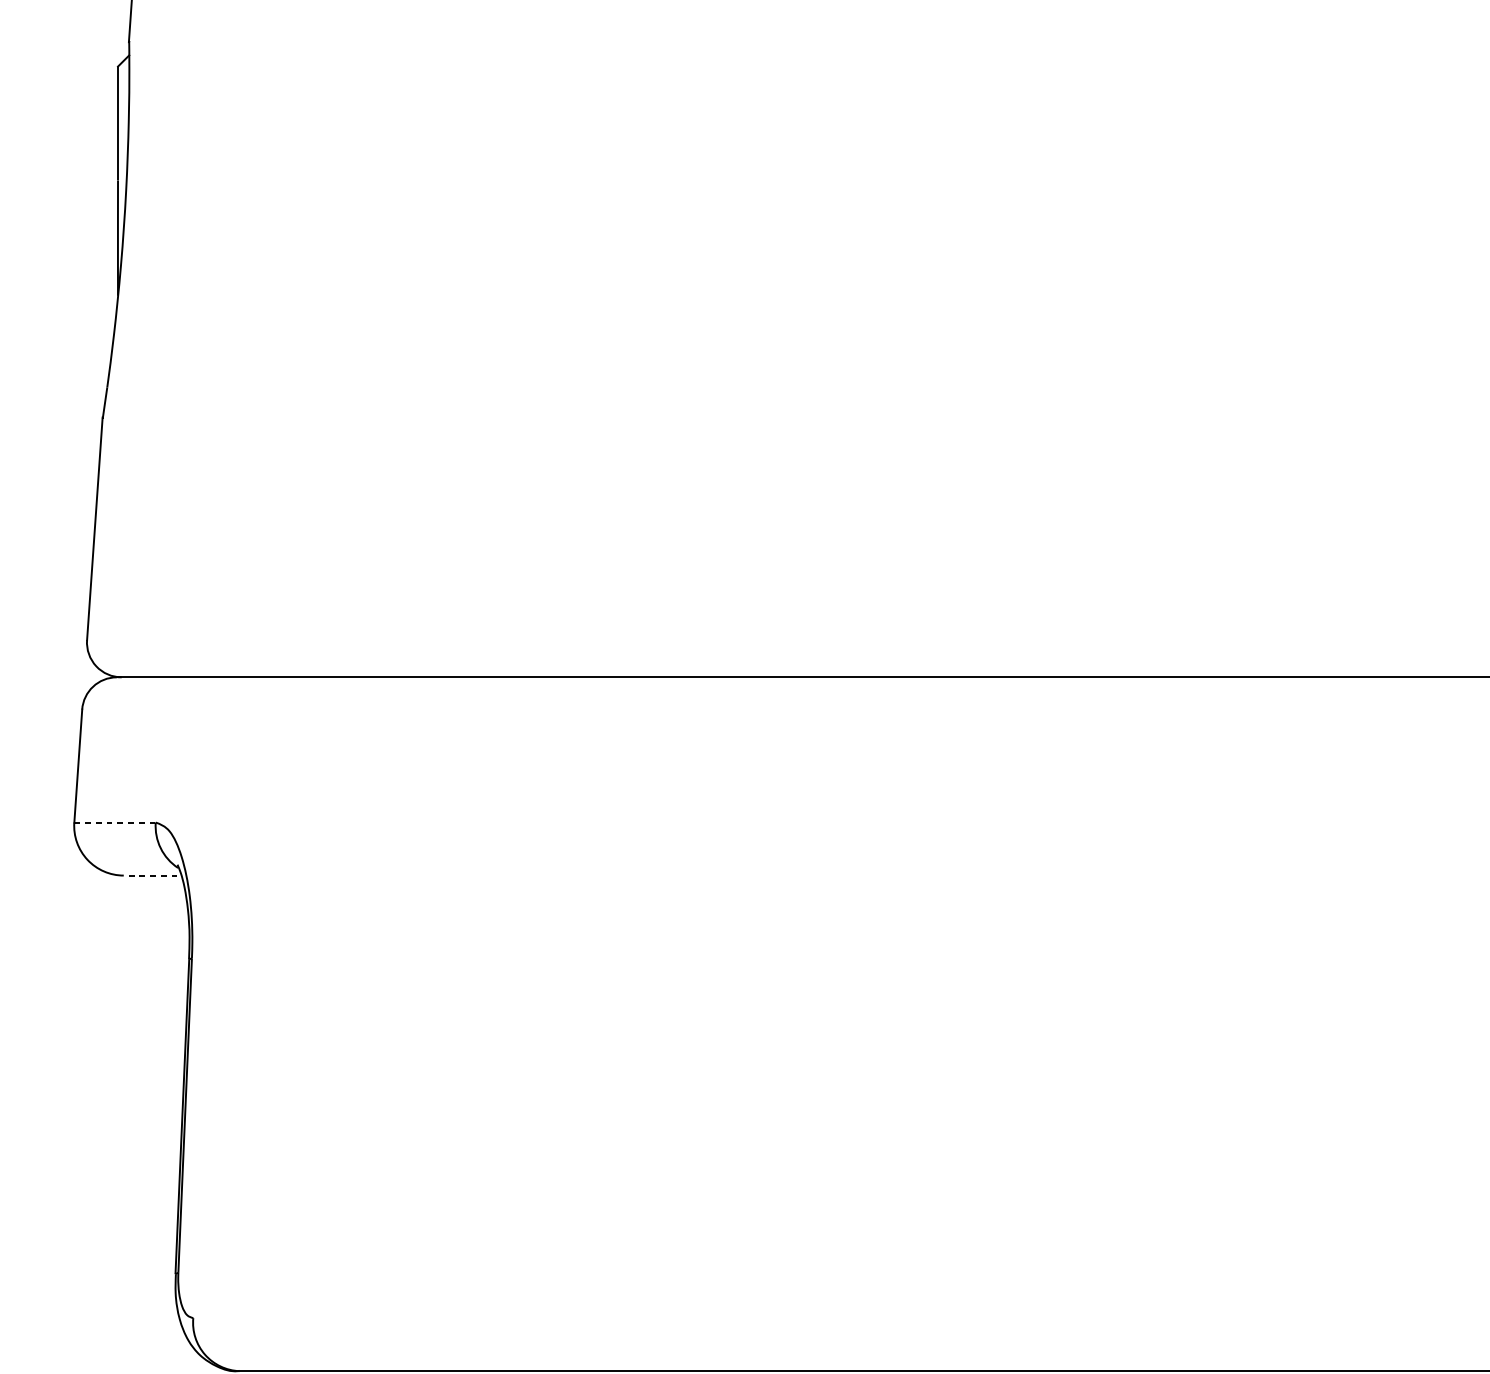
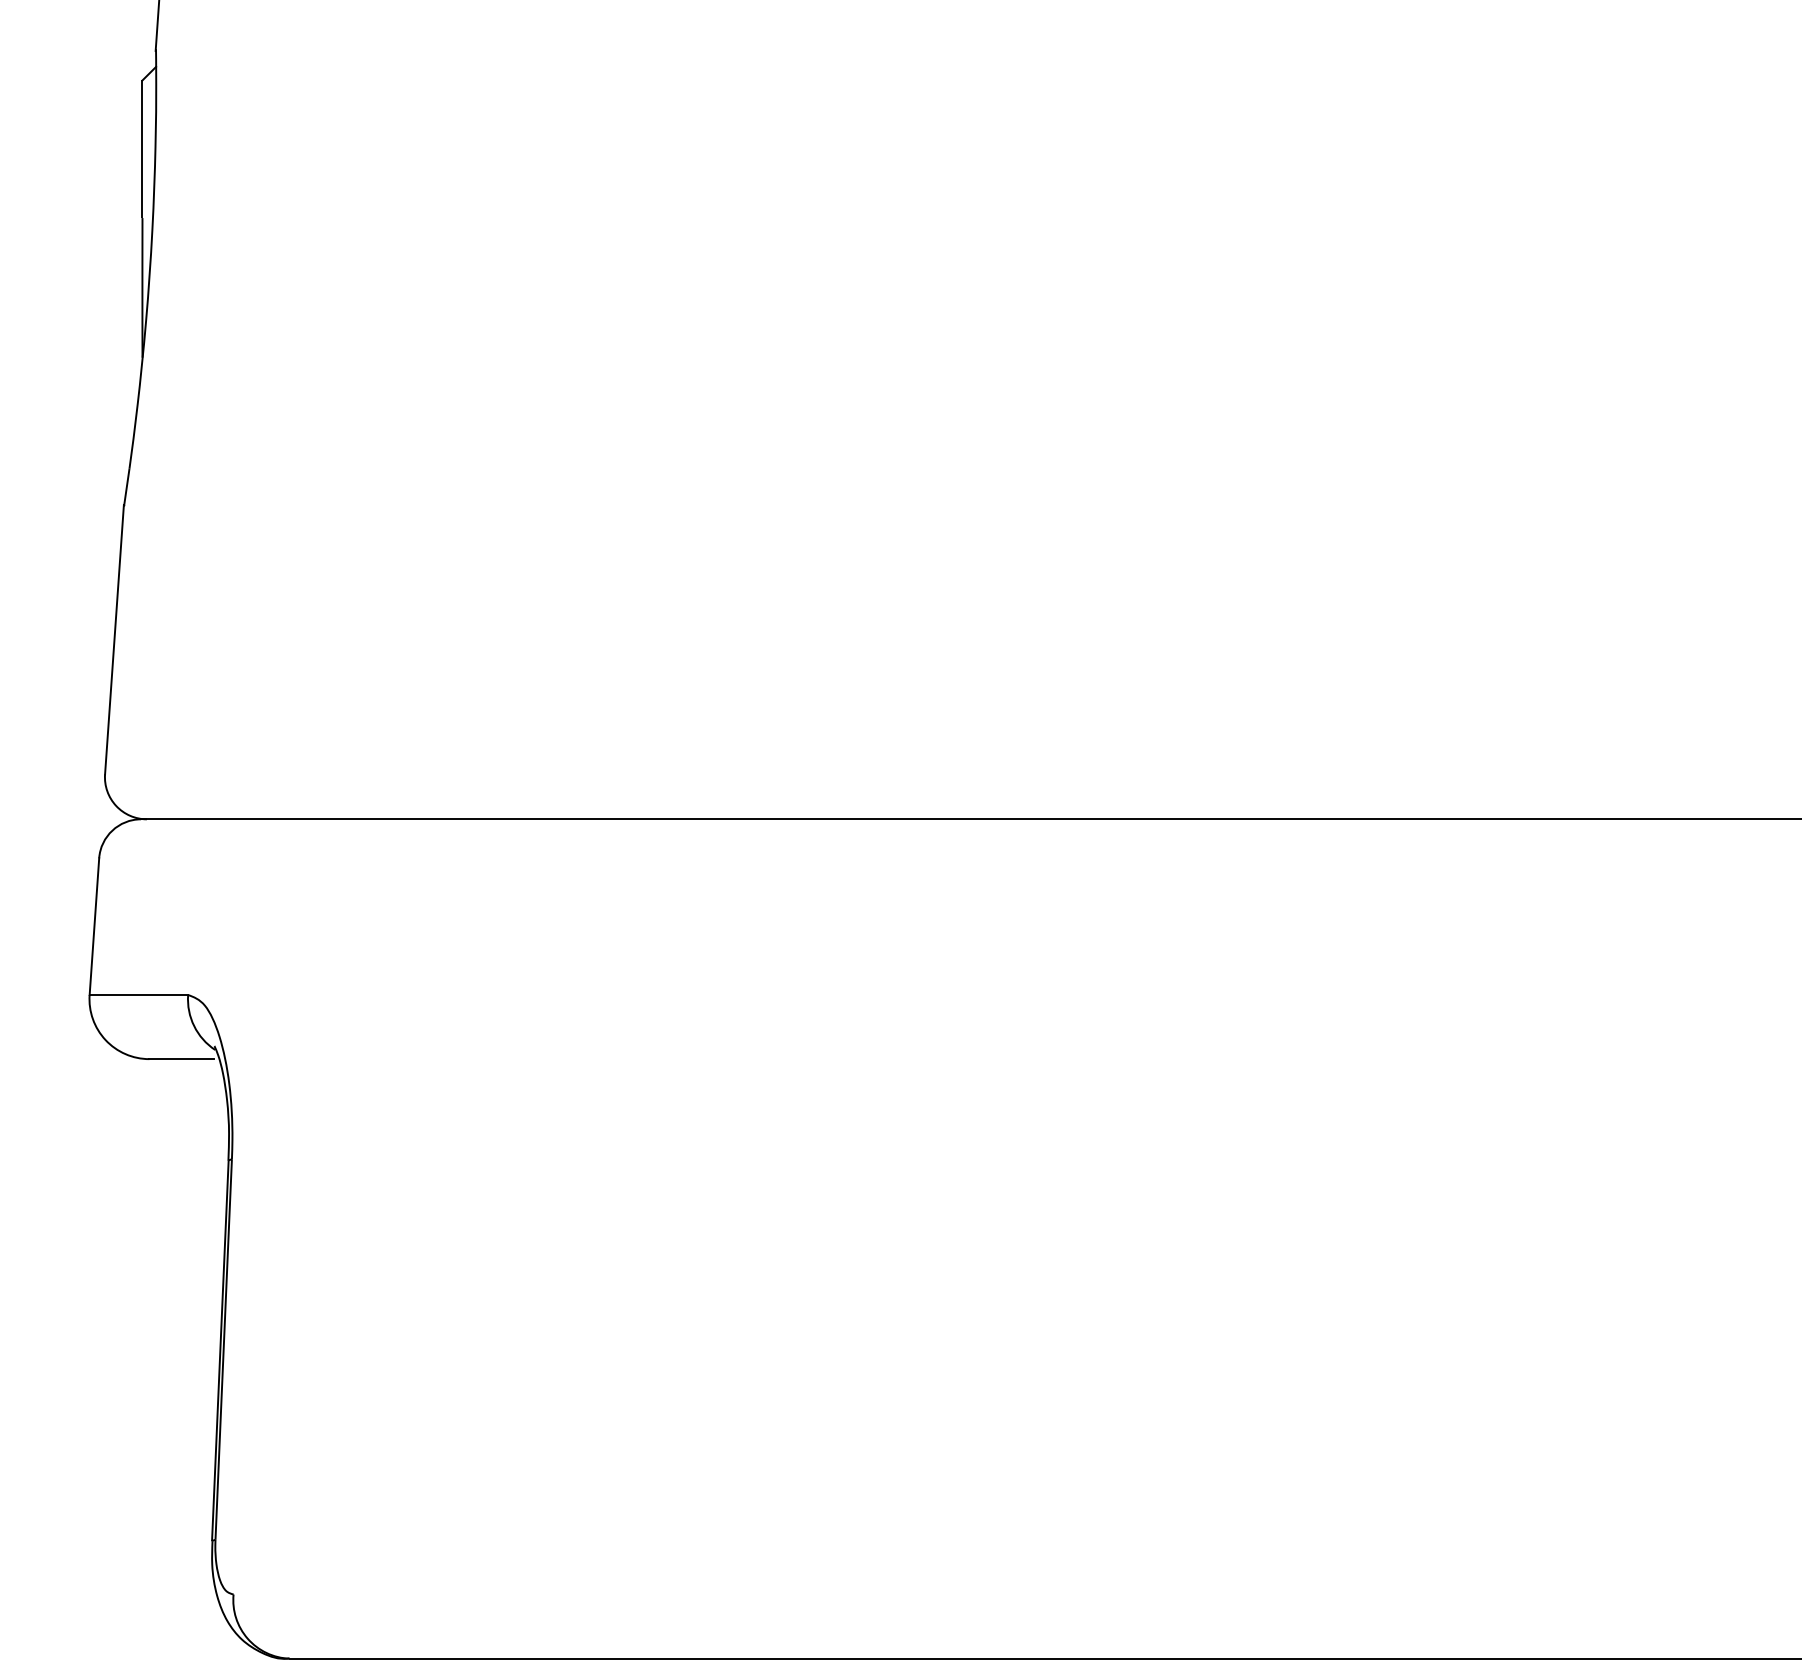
line: (115, 822) -> (139, 994), dashed -> solid
line: (150, 875) -> (181, 1059), dashed -> solid

